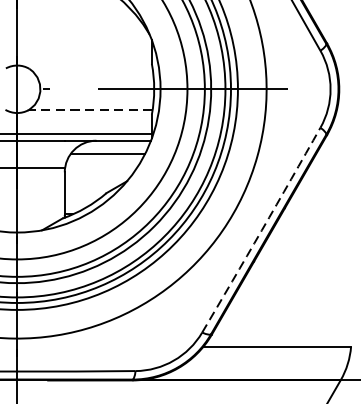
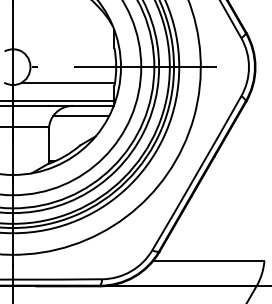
line: (90, 109) -> (68, 82), dashed -> solid
arc: (262, 230) -> (197, 173), dashed -> solid

